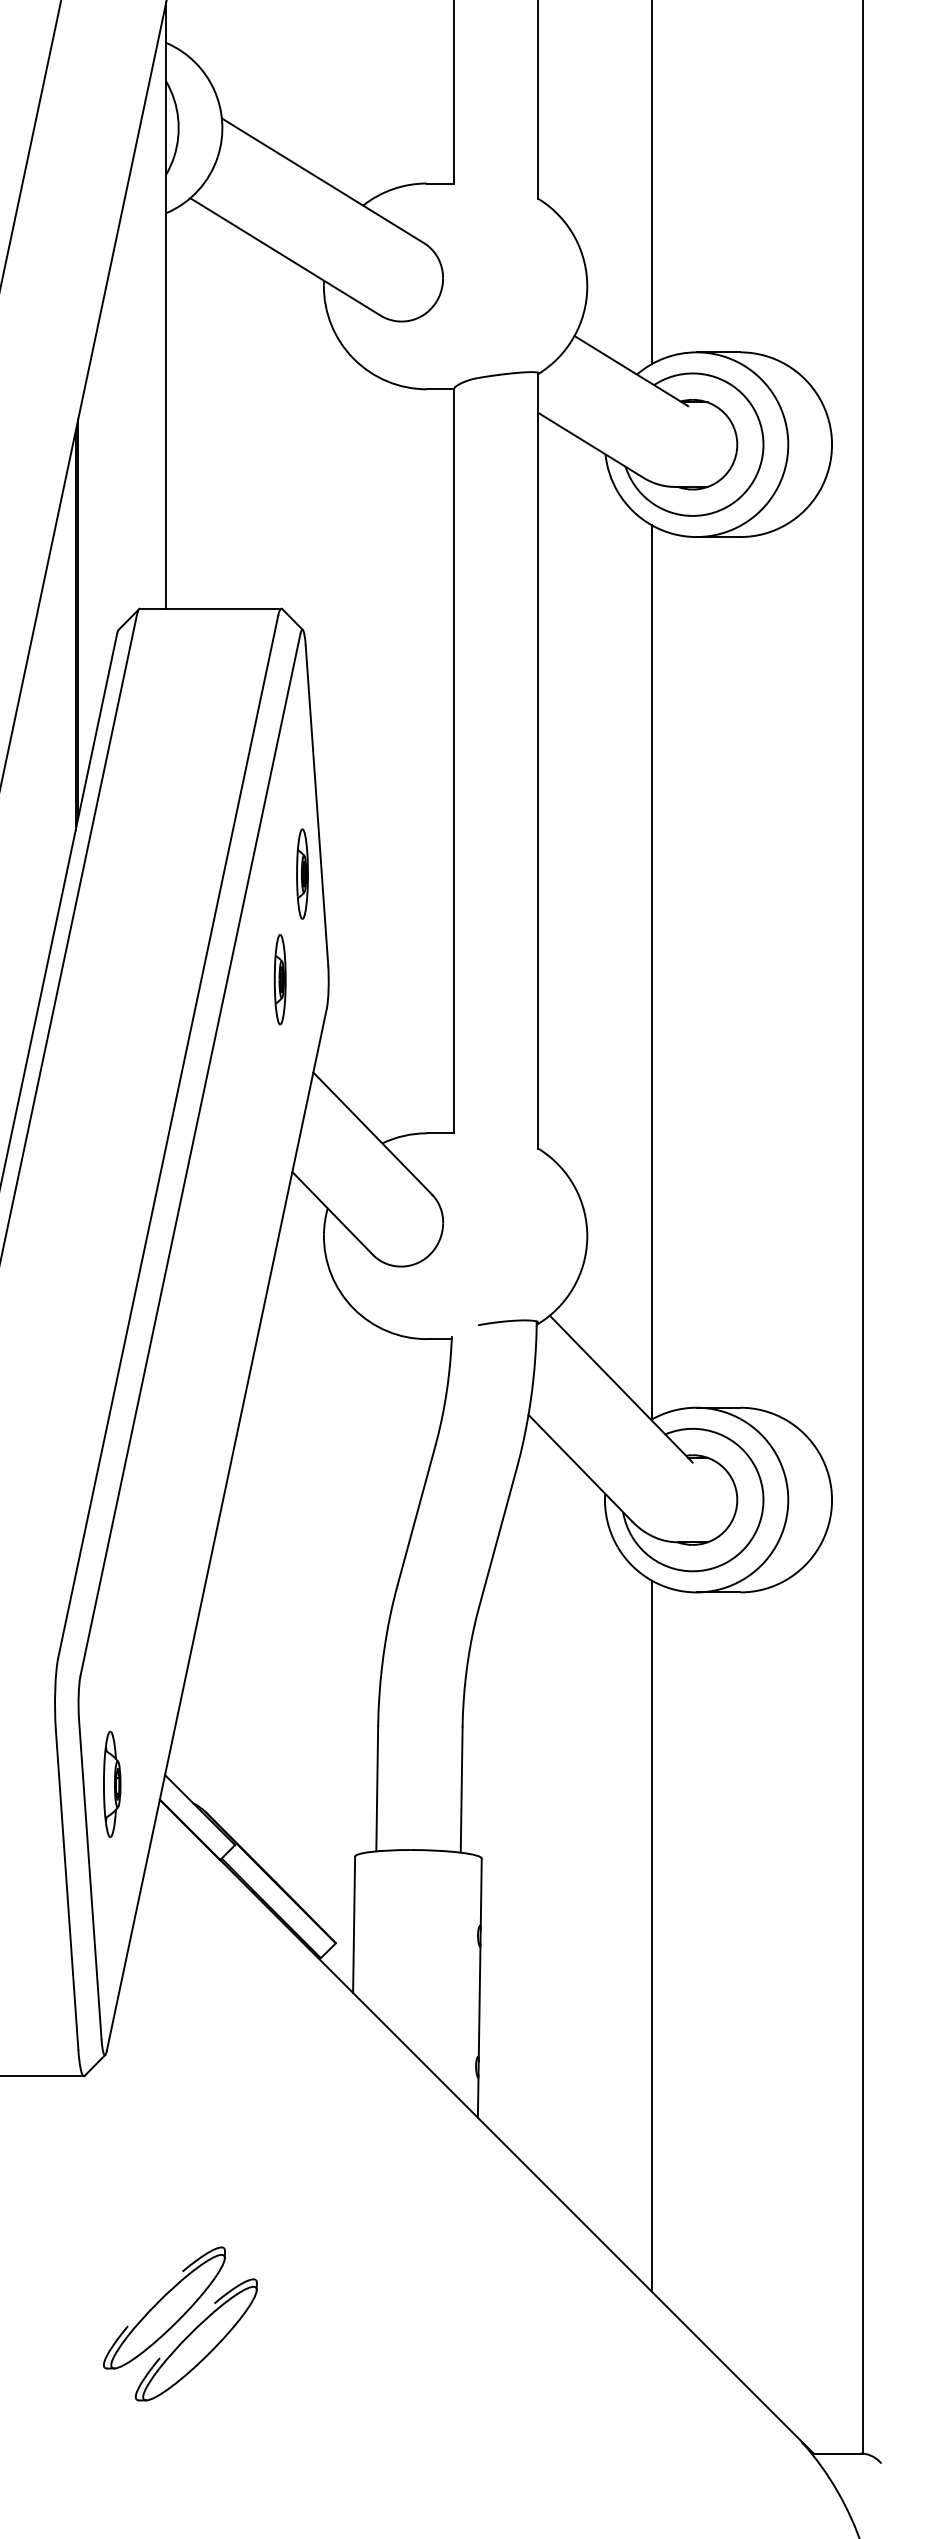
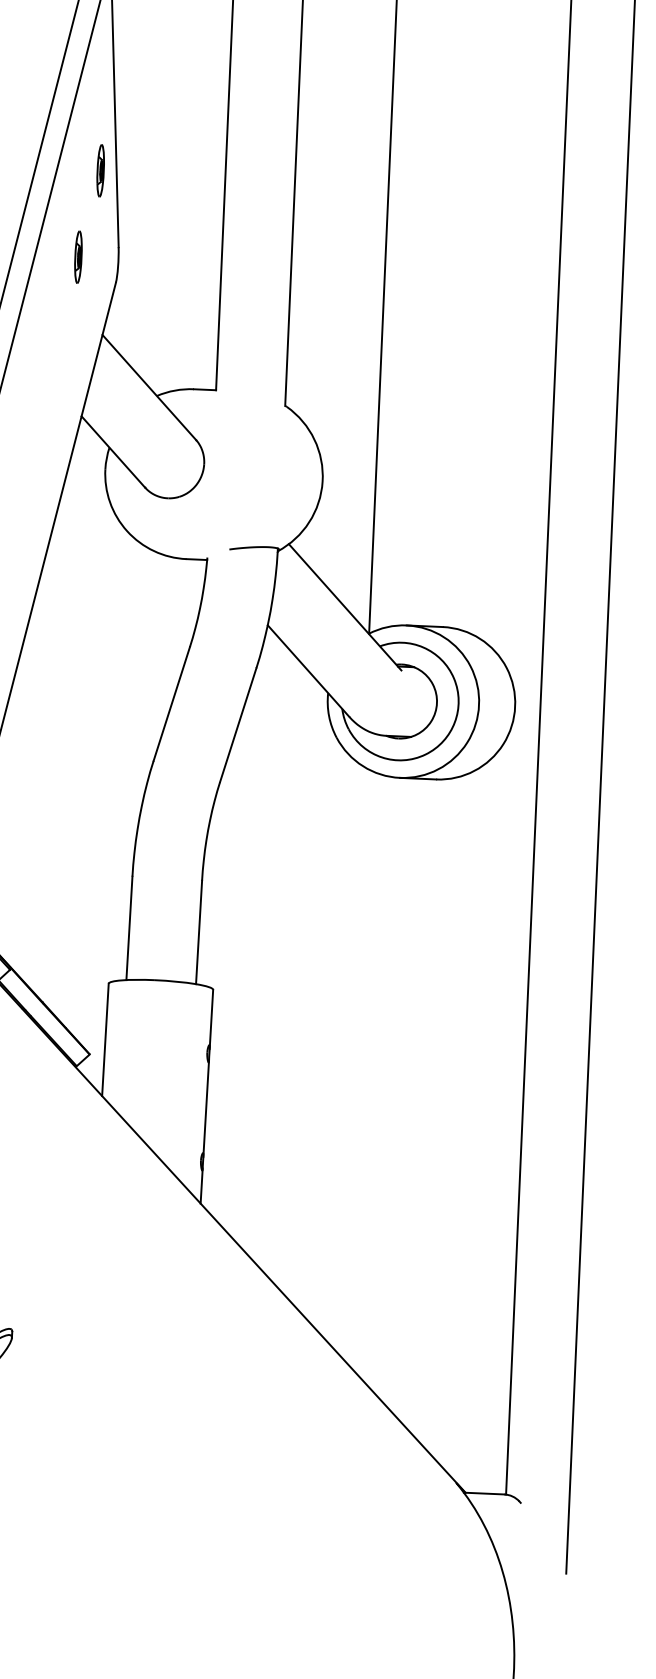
part: (302, 873) -> (100, 170), size x0.7
part: (279, 979) -> (77, 257), size x0.7
line: (651, 1935) -> (350, 1059), removed

